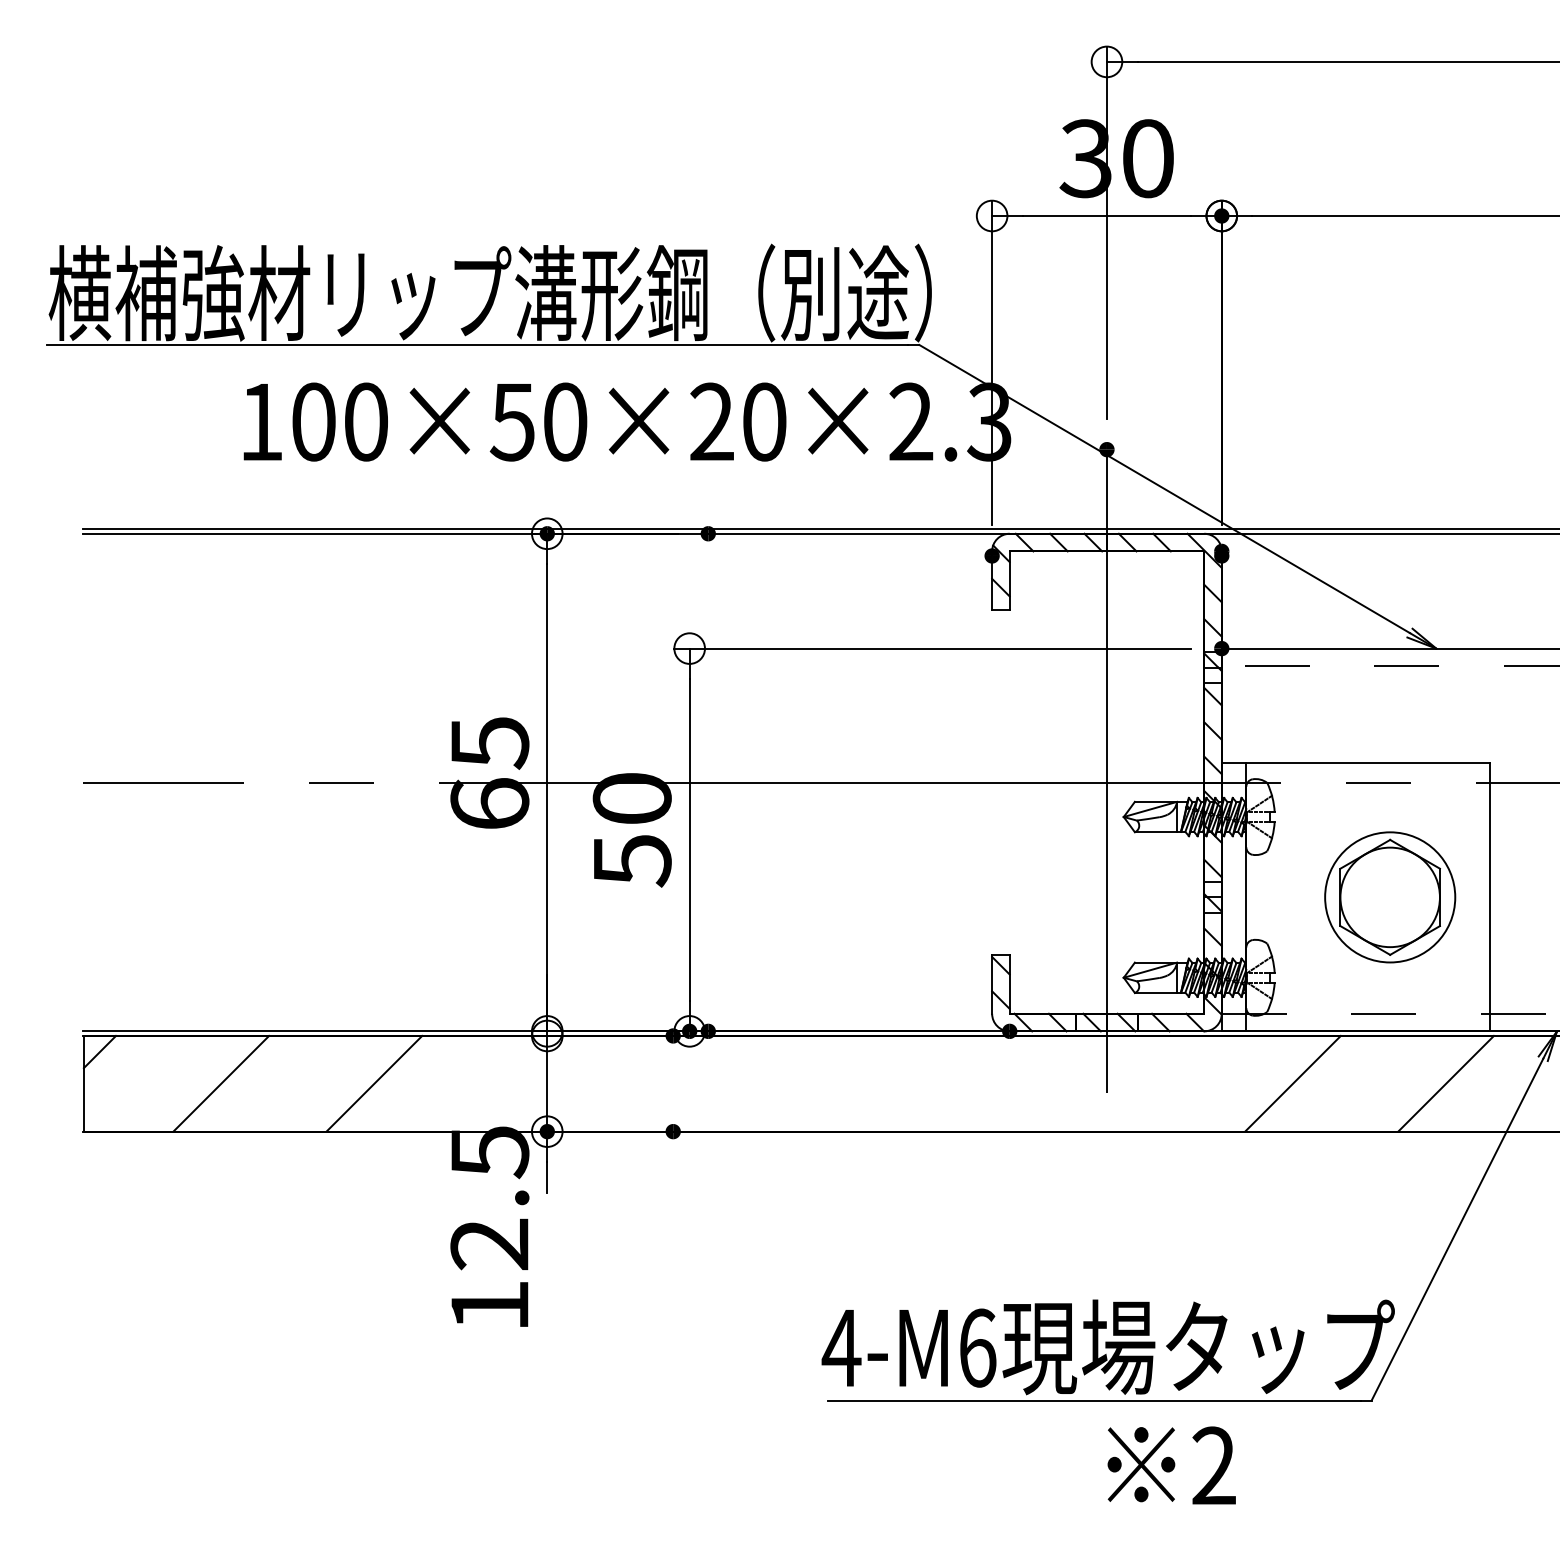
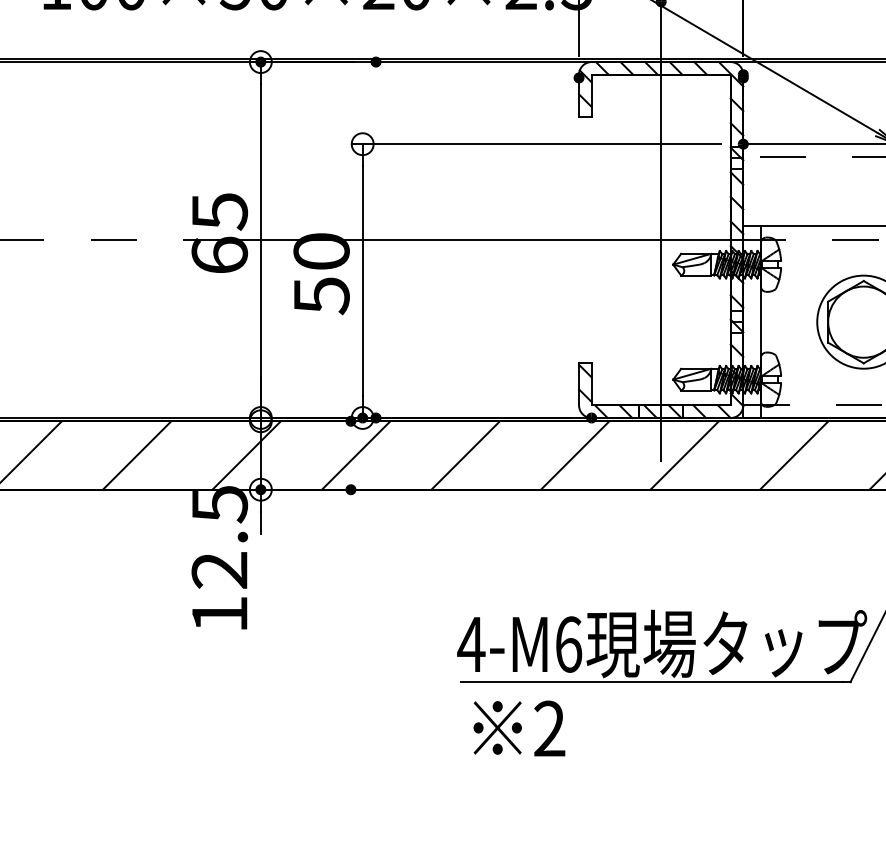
line: (527, 1083) -> (246, 455), added
line: (680, 1083) -> (356, 455), added
line: (833, 1083) -> (465, 455), added
line: (986, 1083) -> (575, 455), added
line: (1139, 1083) -> (684, 455), added
text: (1171, 1465) -> (519, 728), moved

